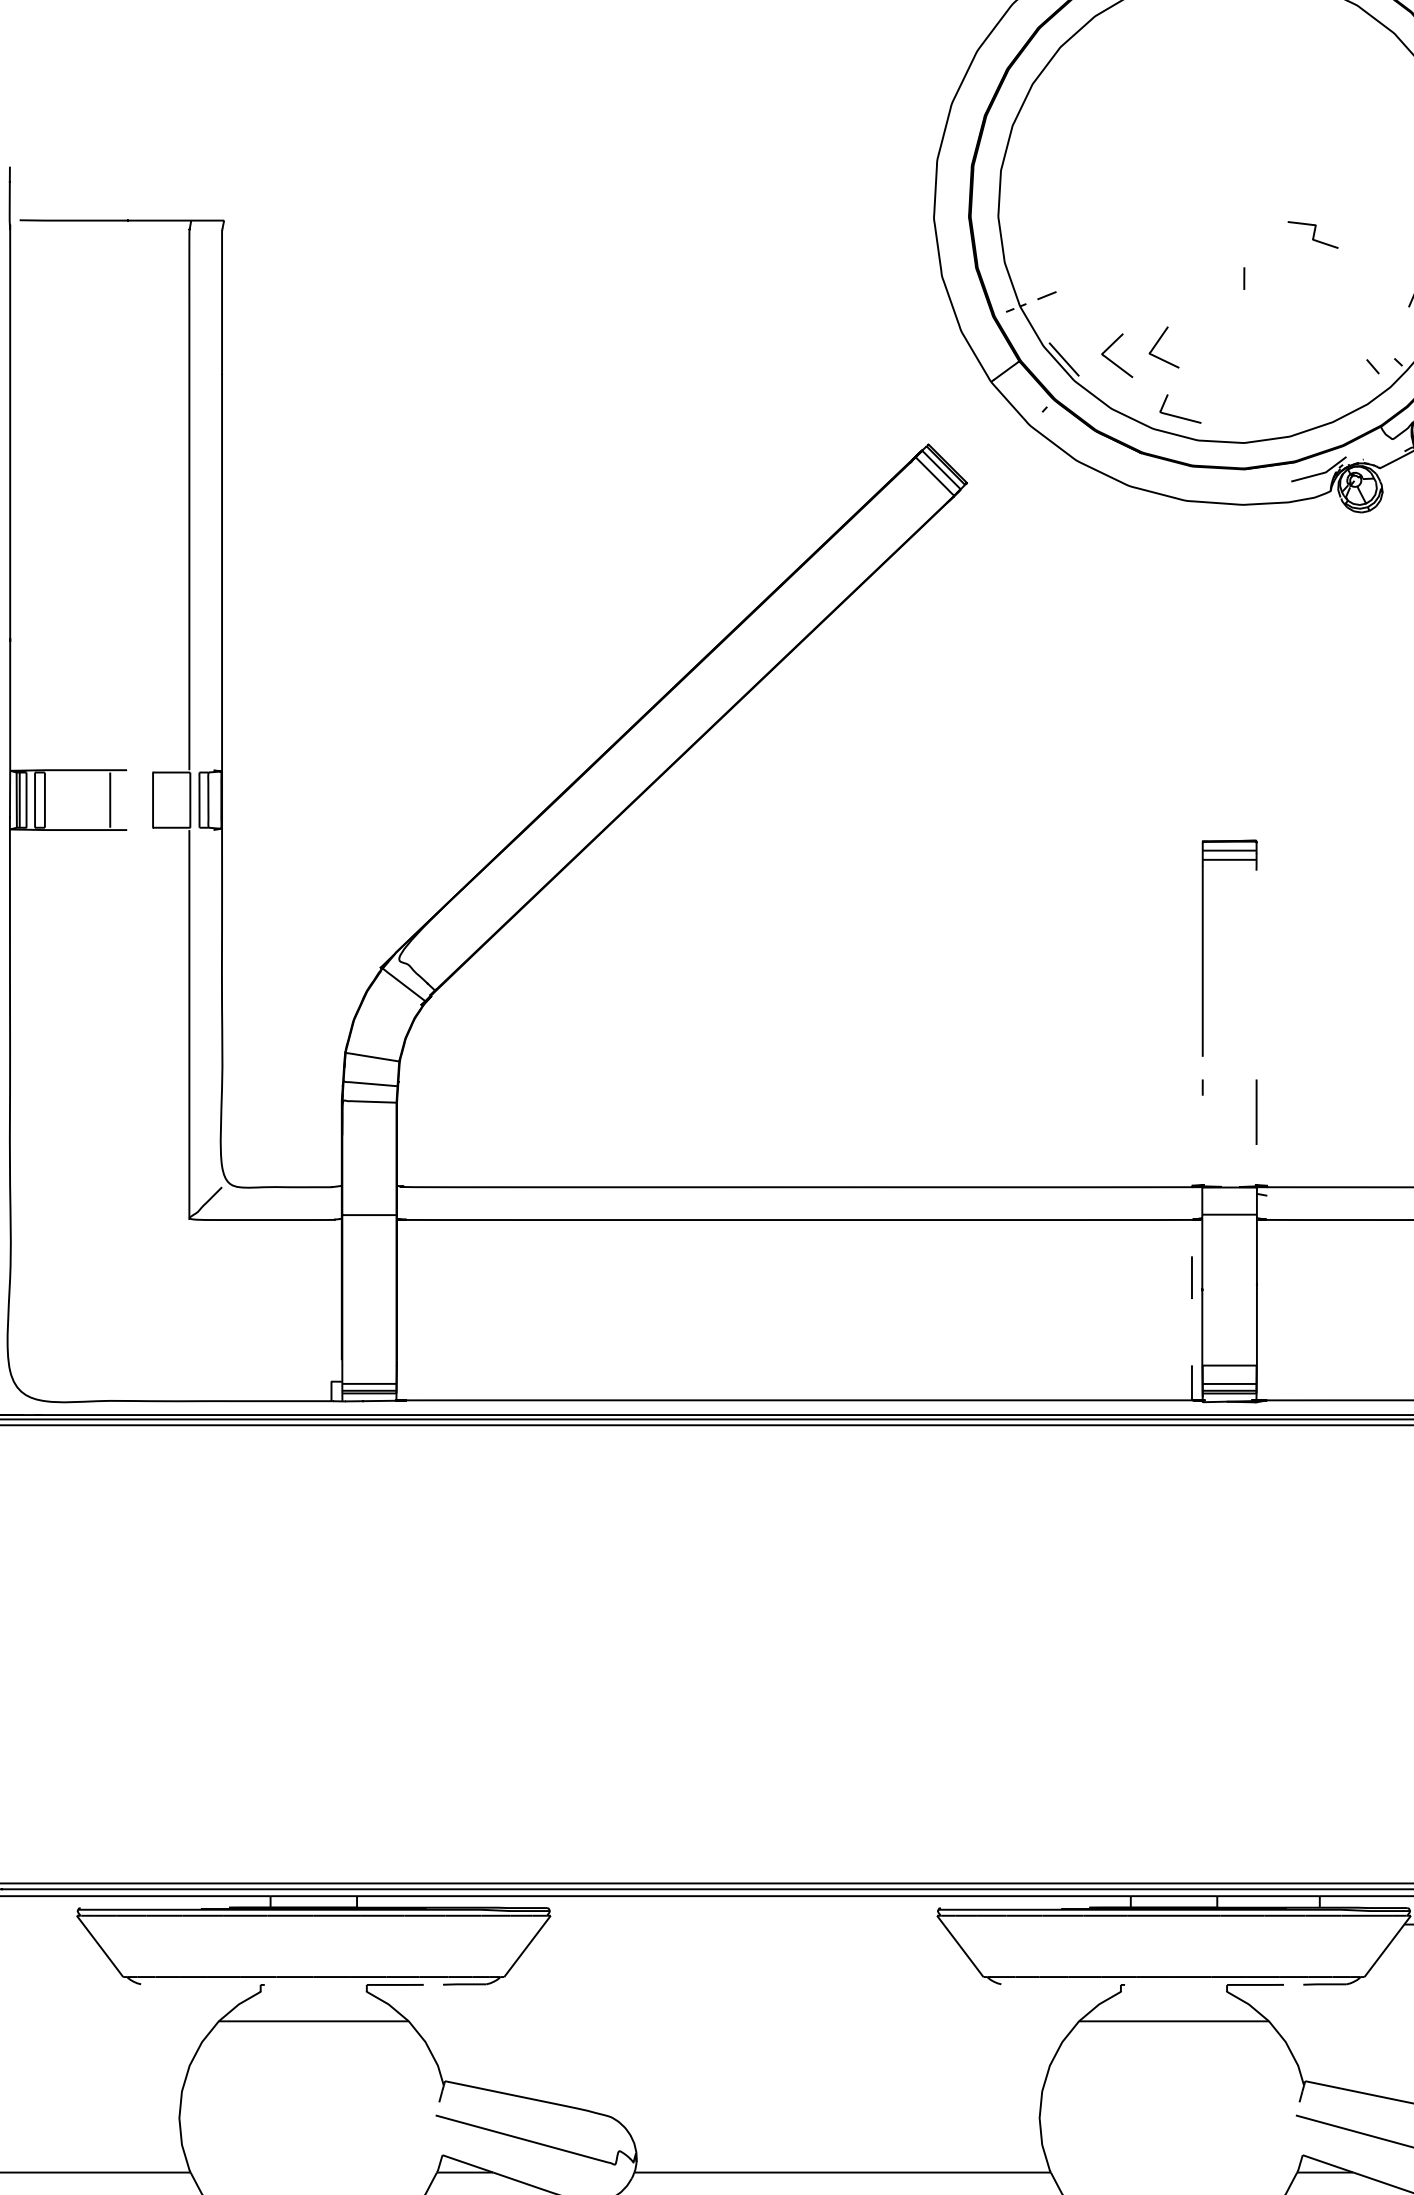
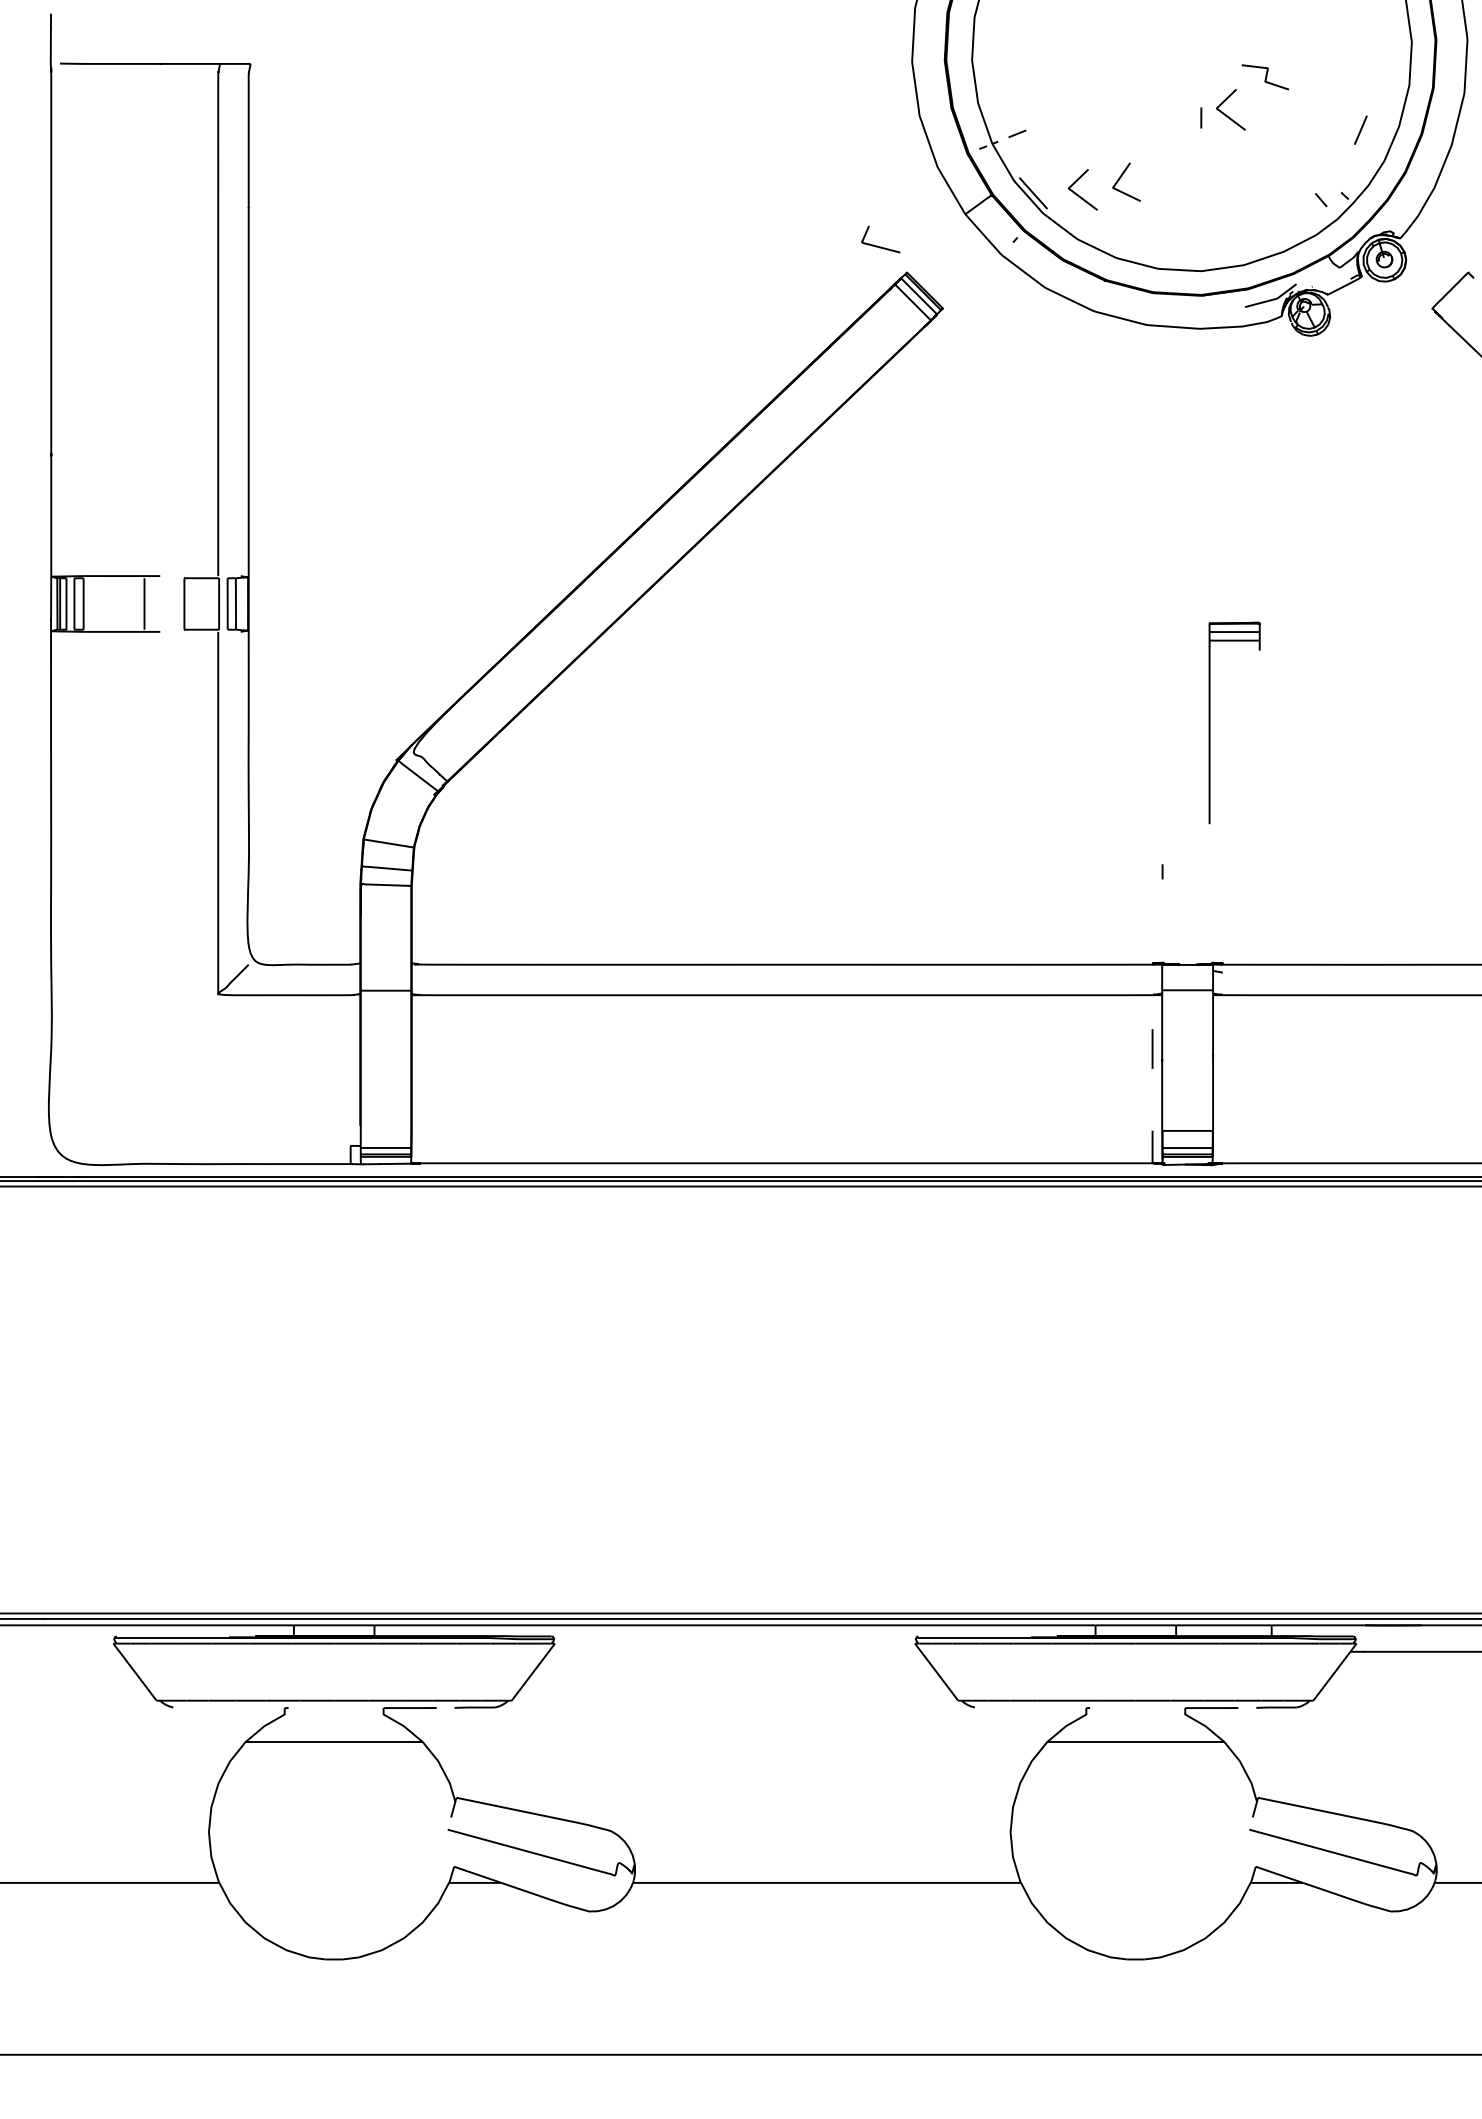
curve: (1270, 273) -> (1225, 113), added
curve: (1176, 415) -> (877, 245), moved
part: (1203, 947) -> (1210, 722), moved
line: (1256, 1111) -> (1212, 894), removed

